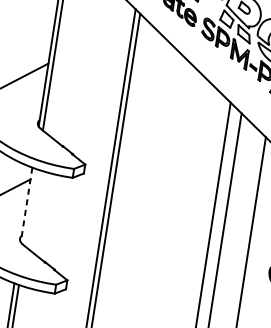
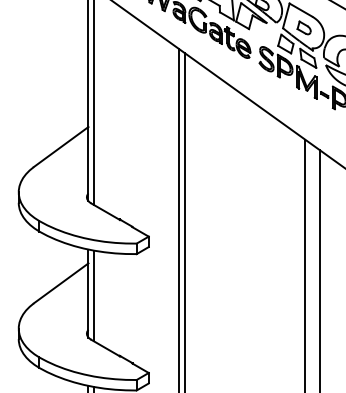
line: (26, 204) -> (88, 293), dashed -> solid
line: (30, 207) -> (93, 295), added

